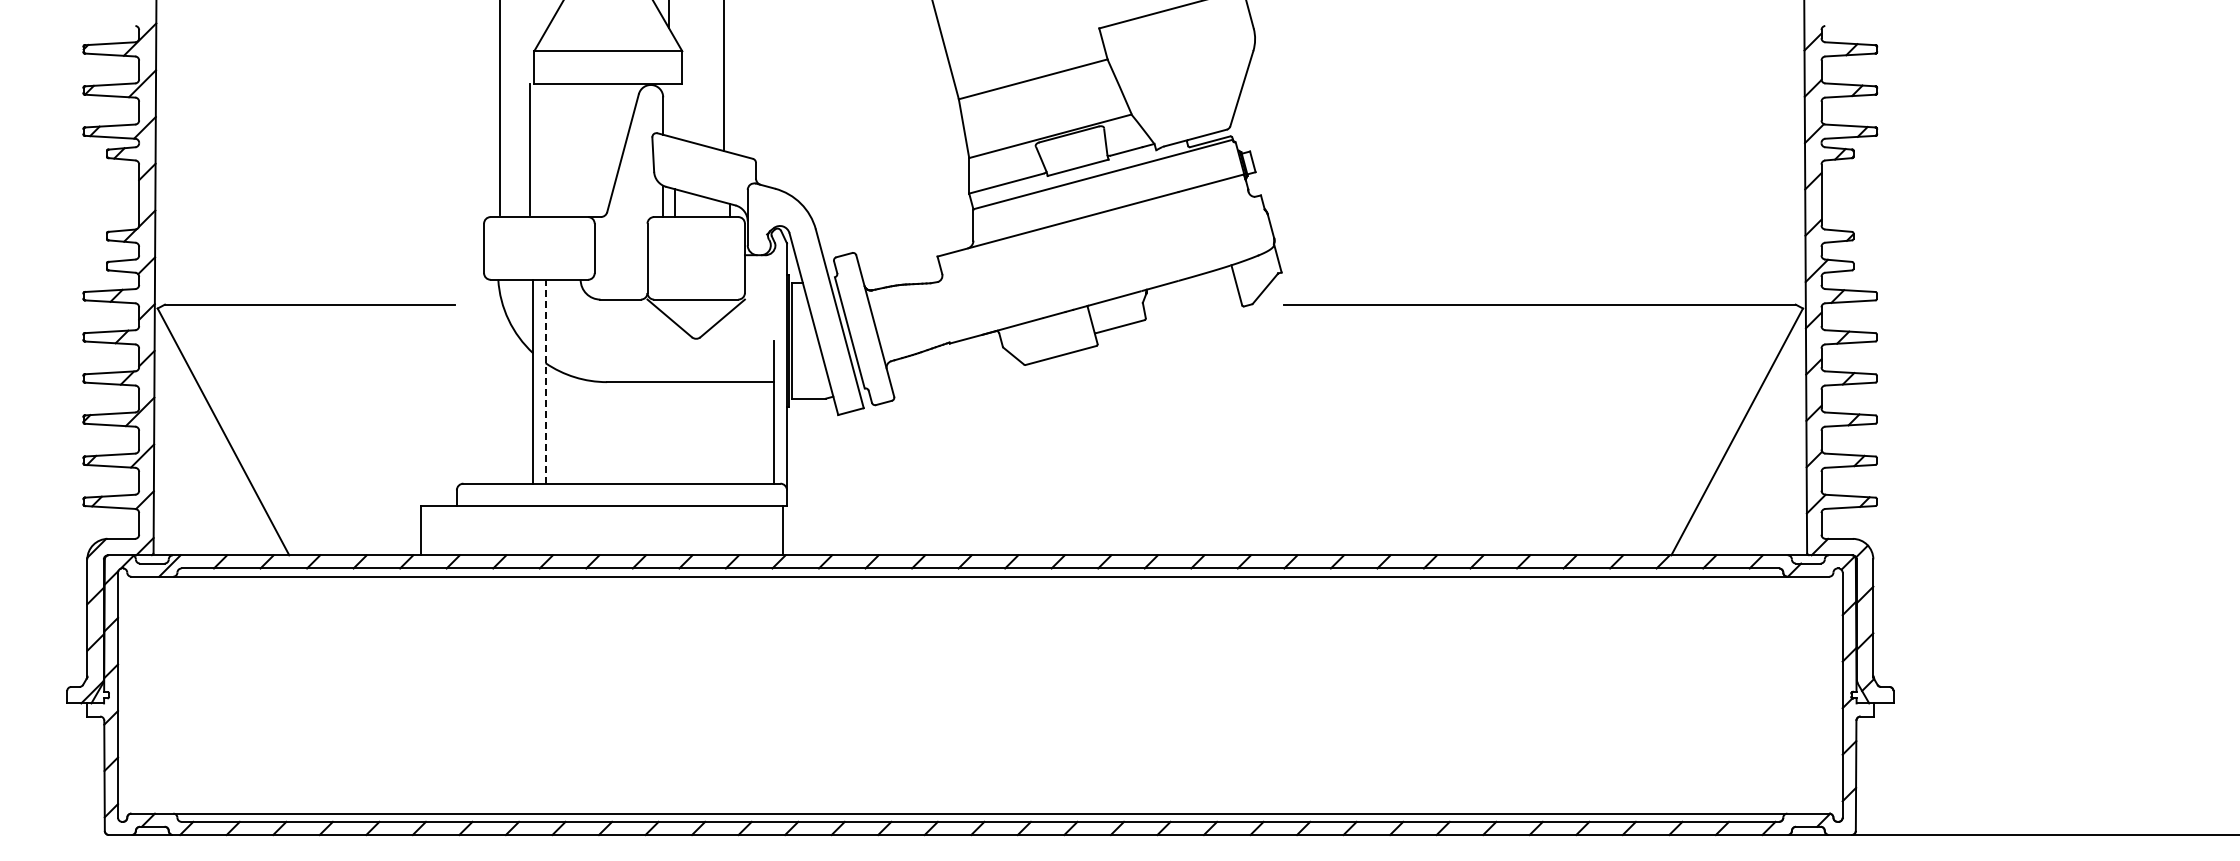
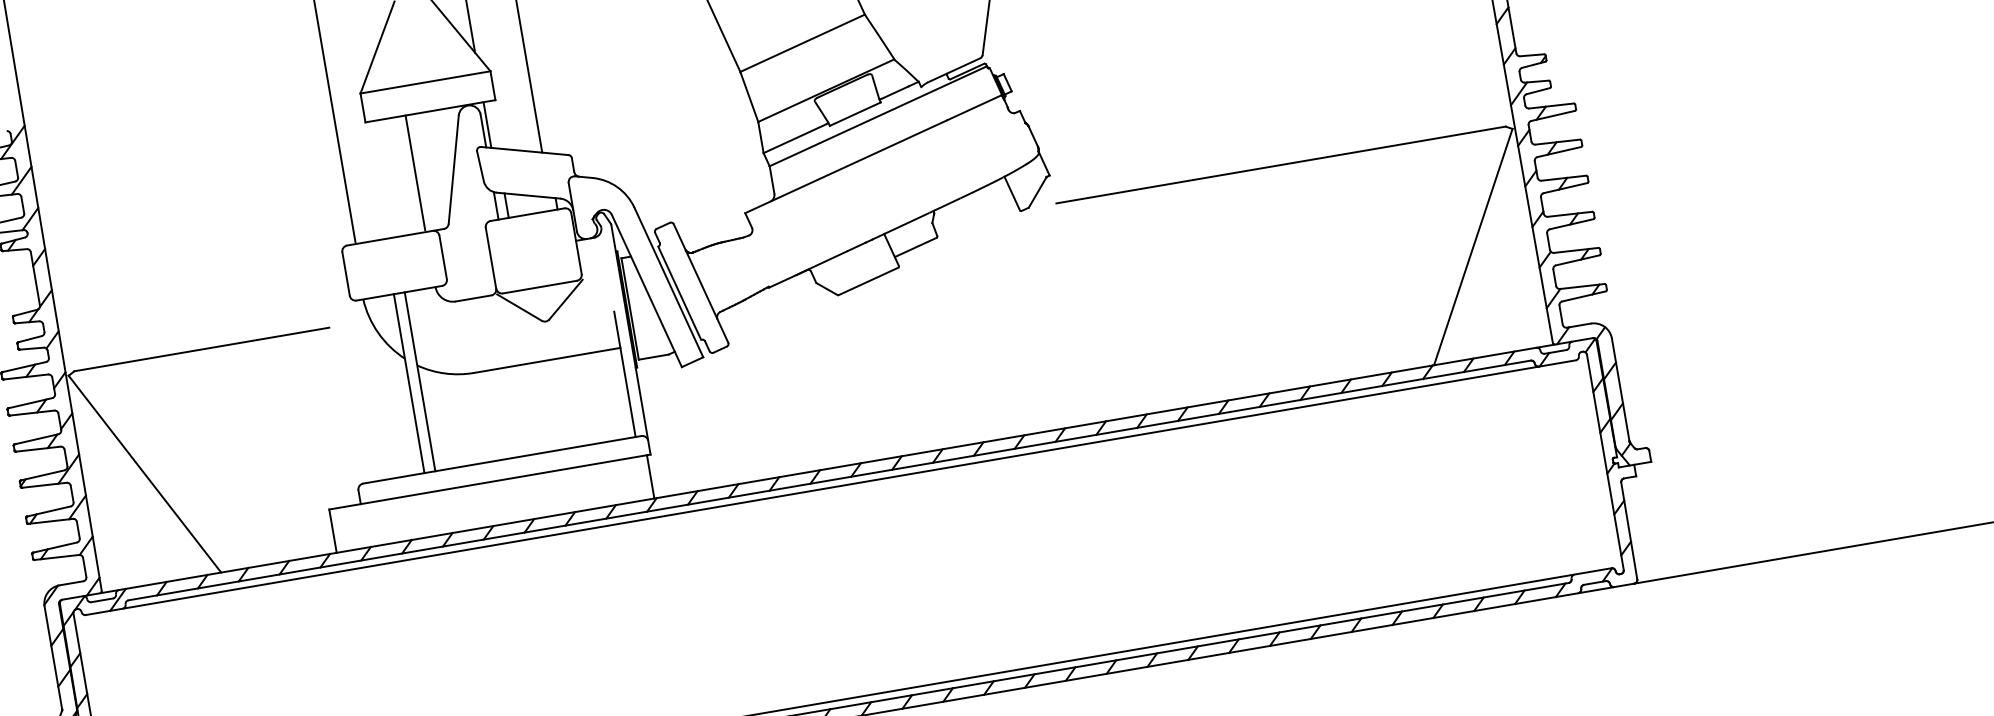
line: (668, 110) -> (487, 125), added
line: (529, 149) -> (414, 172), moved
line: (545, 381) -> (419, 381), dashed -> solid

